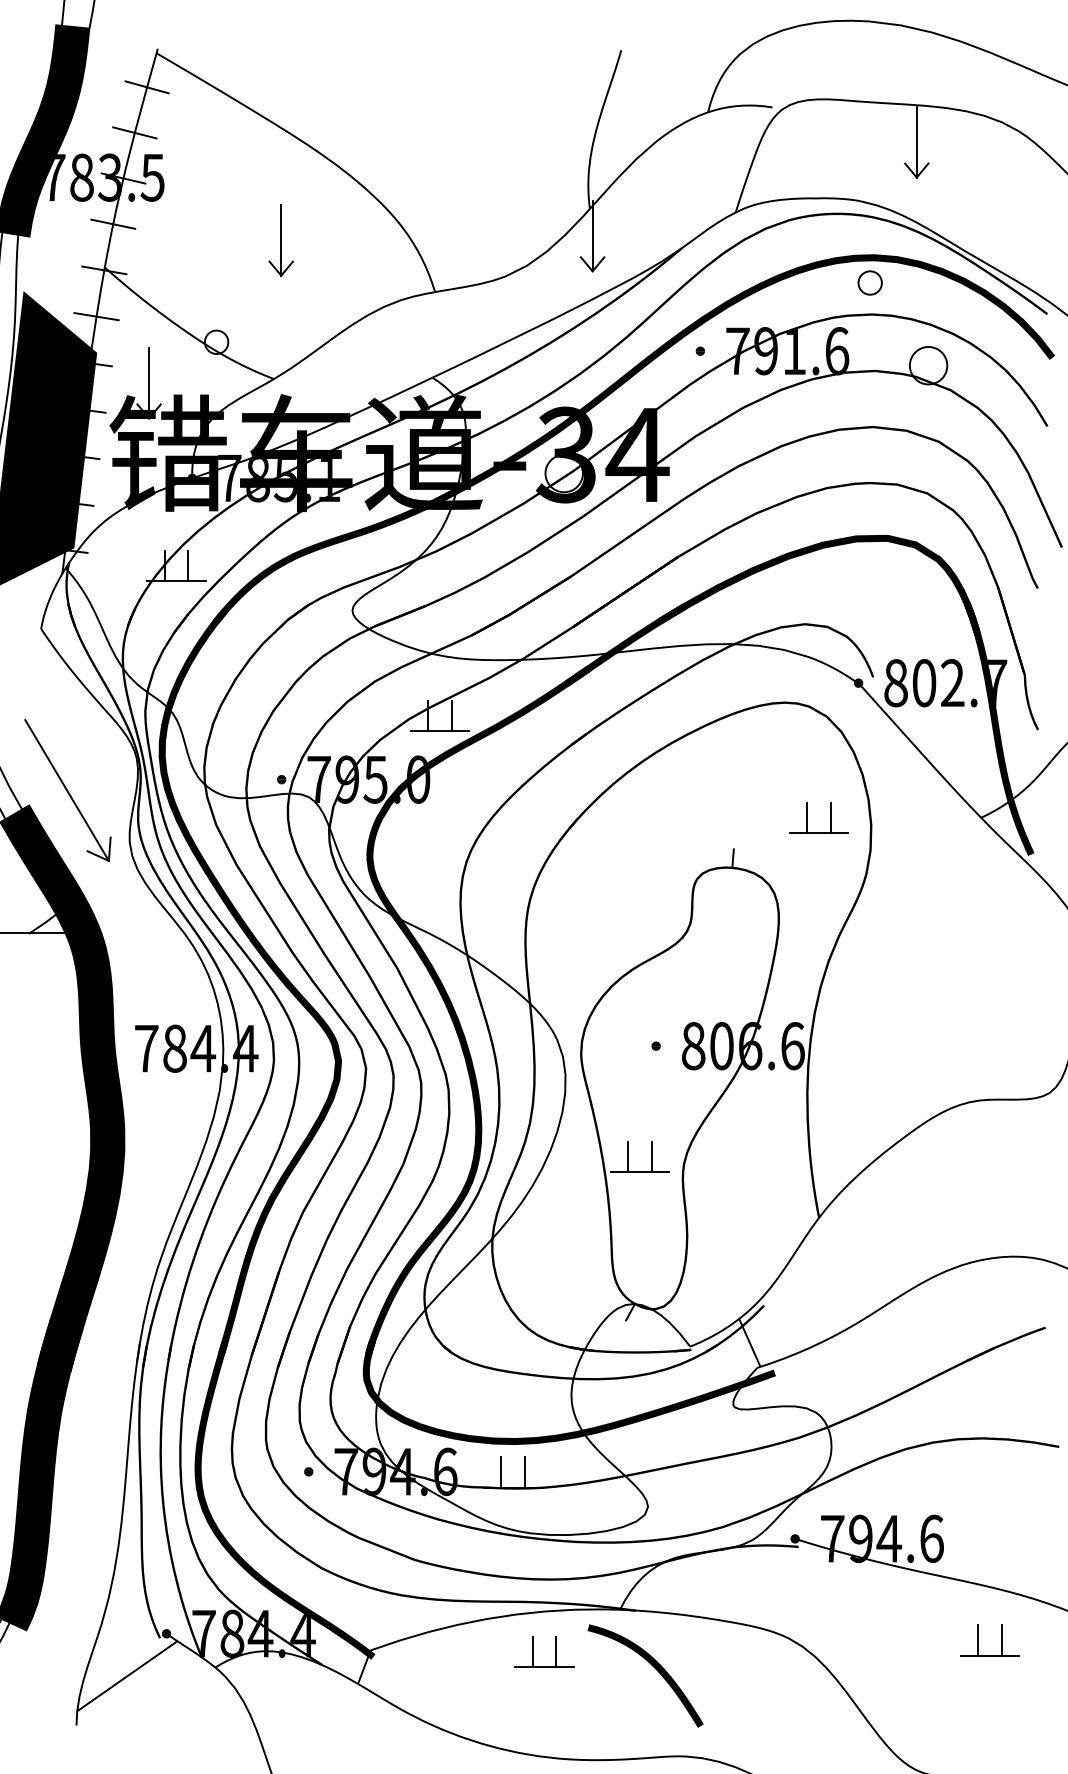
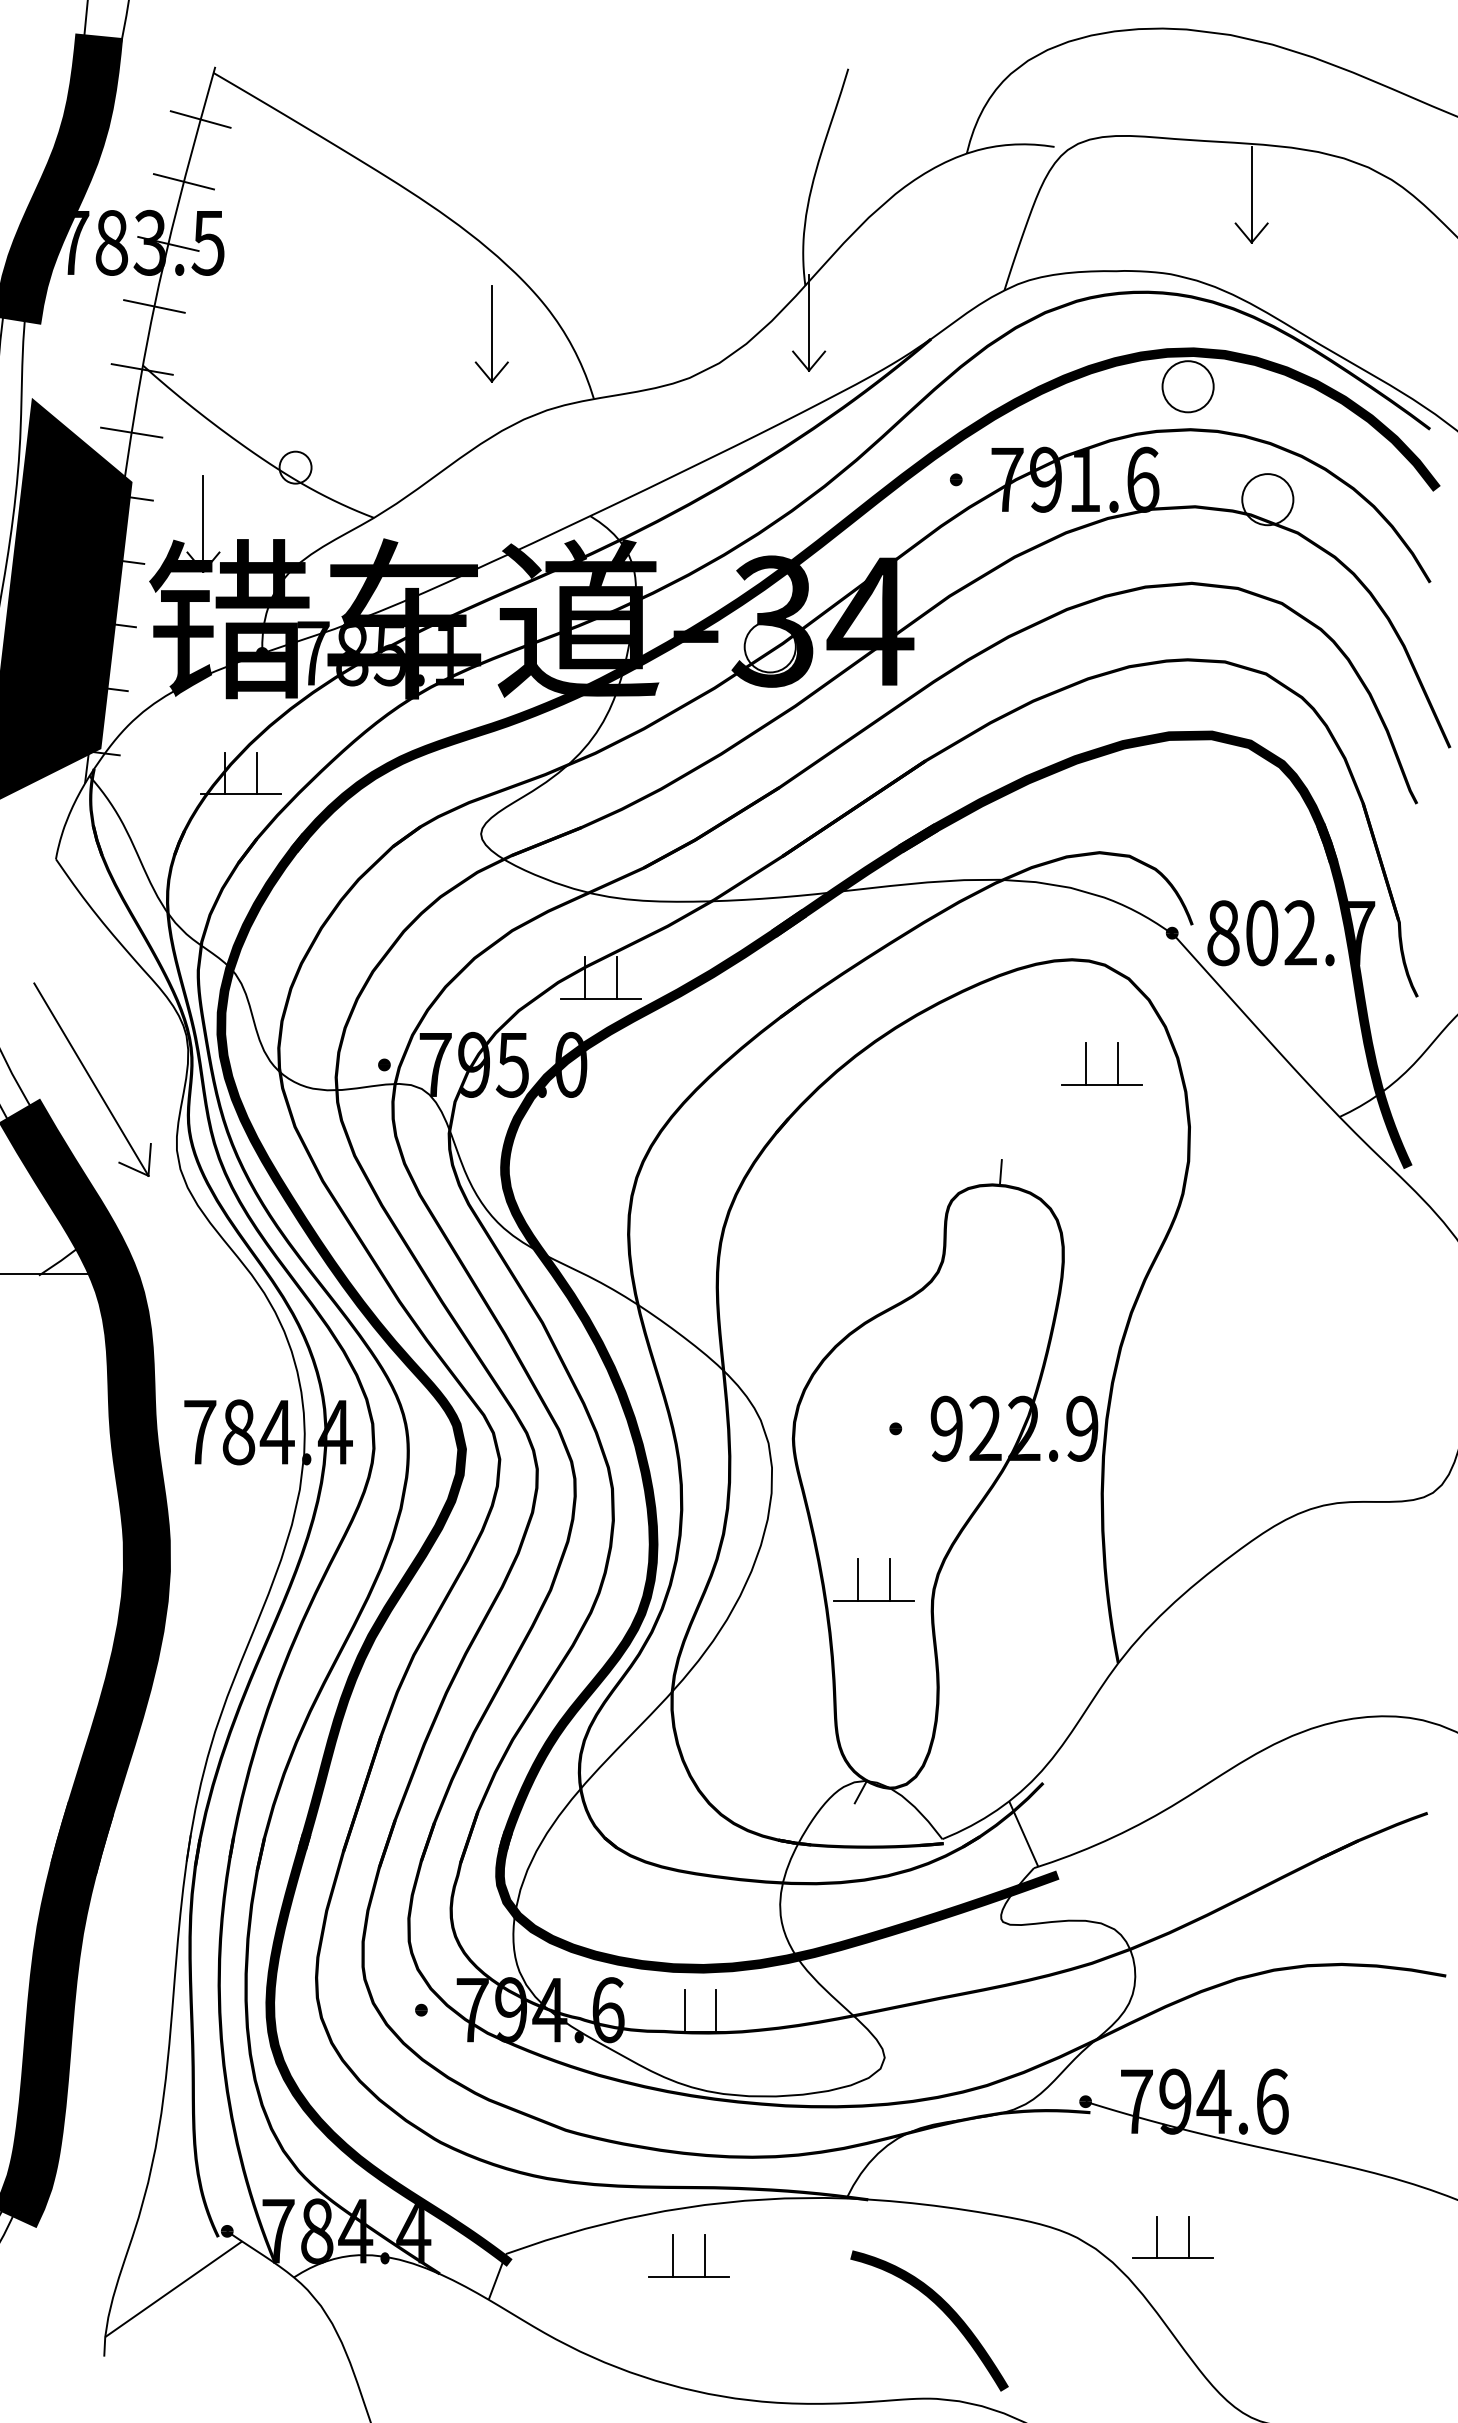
part: (280, 240) -> (491, 333), moved
circle: (870, 282) -> (1188, 386), size x1.6
part: (807, 817) -> (1086, 1063), moved
text: (743, 1045) -> (1014, 1428), 806.6 -> 922.9
part: (978, 1640) -> (1157, 2237), moved
part: (532, 1651) -> (673, 2255), moved
curve: (653, 1667) -> (940, 2309), moved

